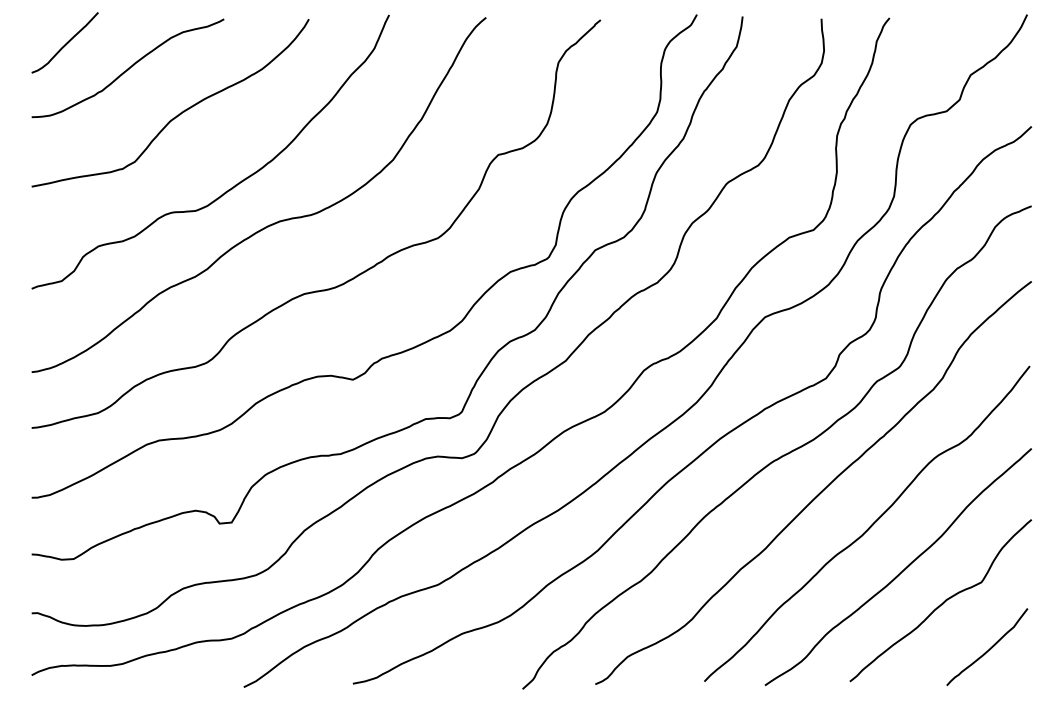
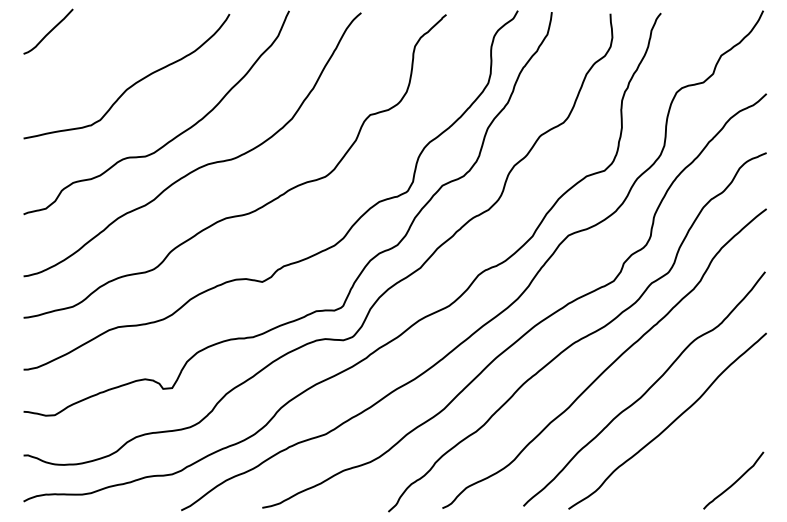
curve: (127, 68) -> (94, 50), removed
curve: (942, 602) -> (700, 447), removed

